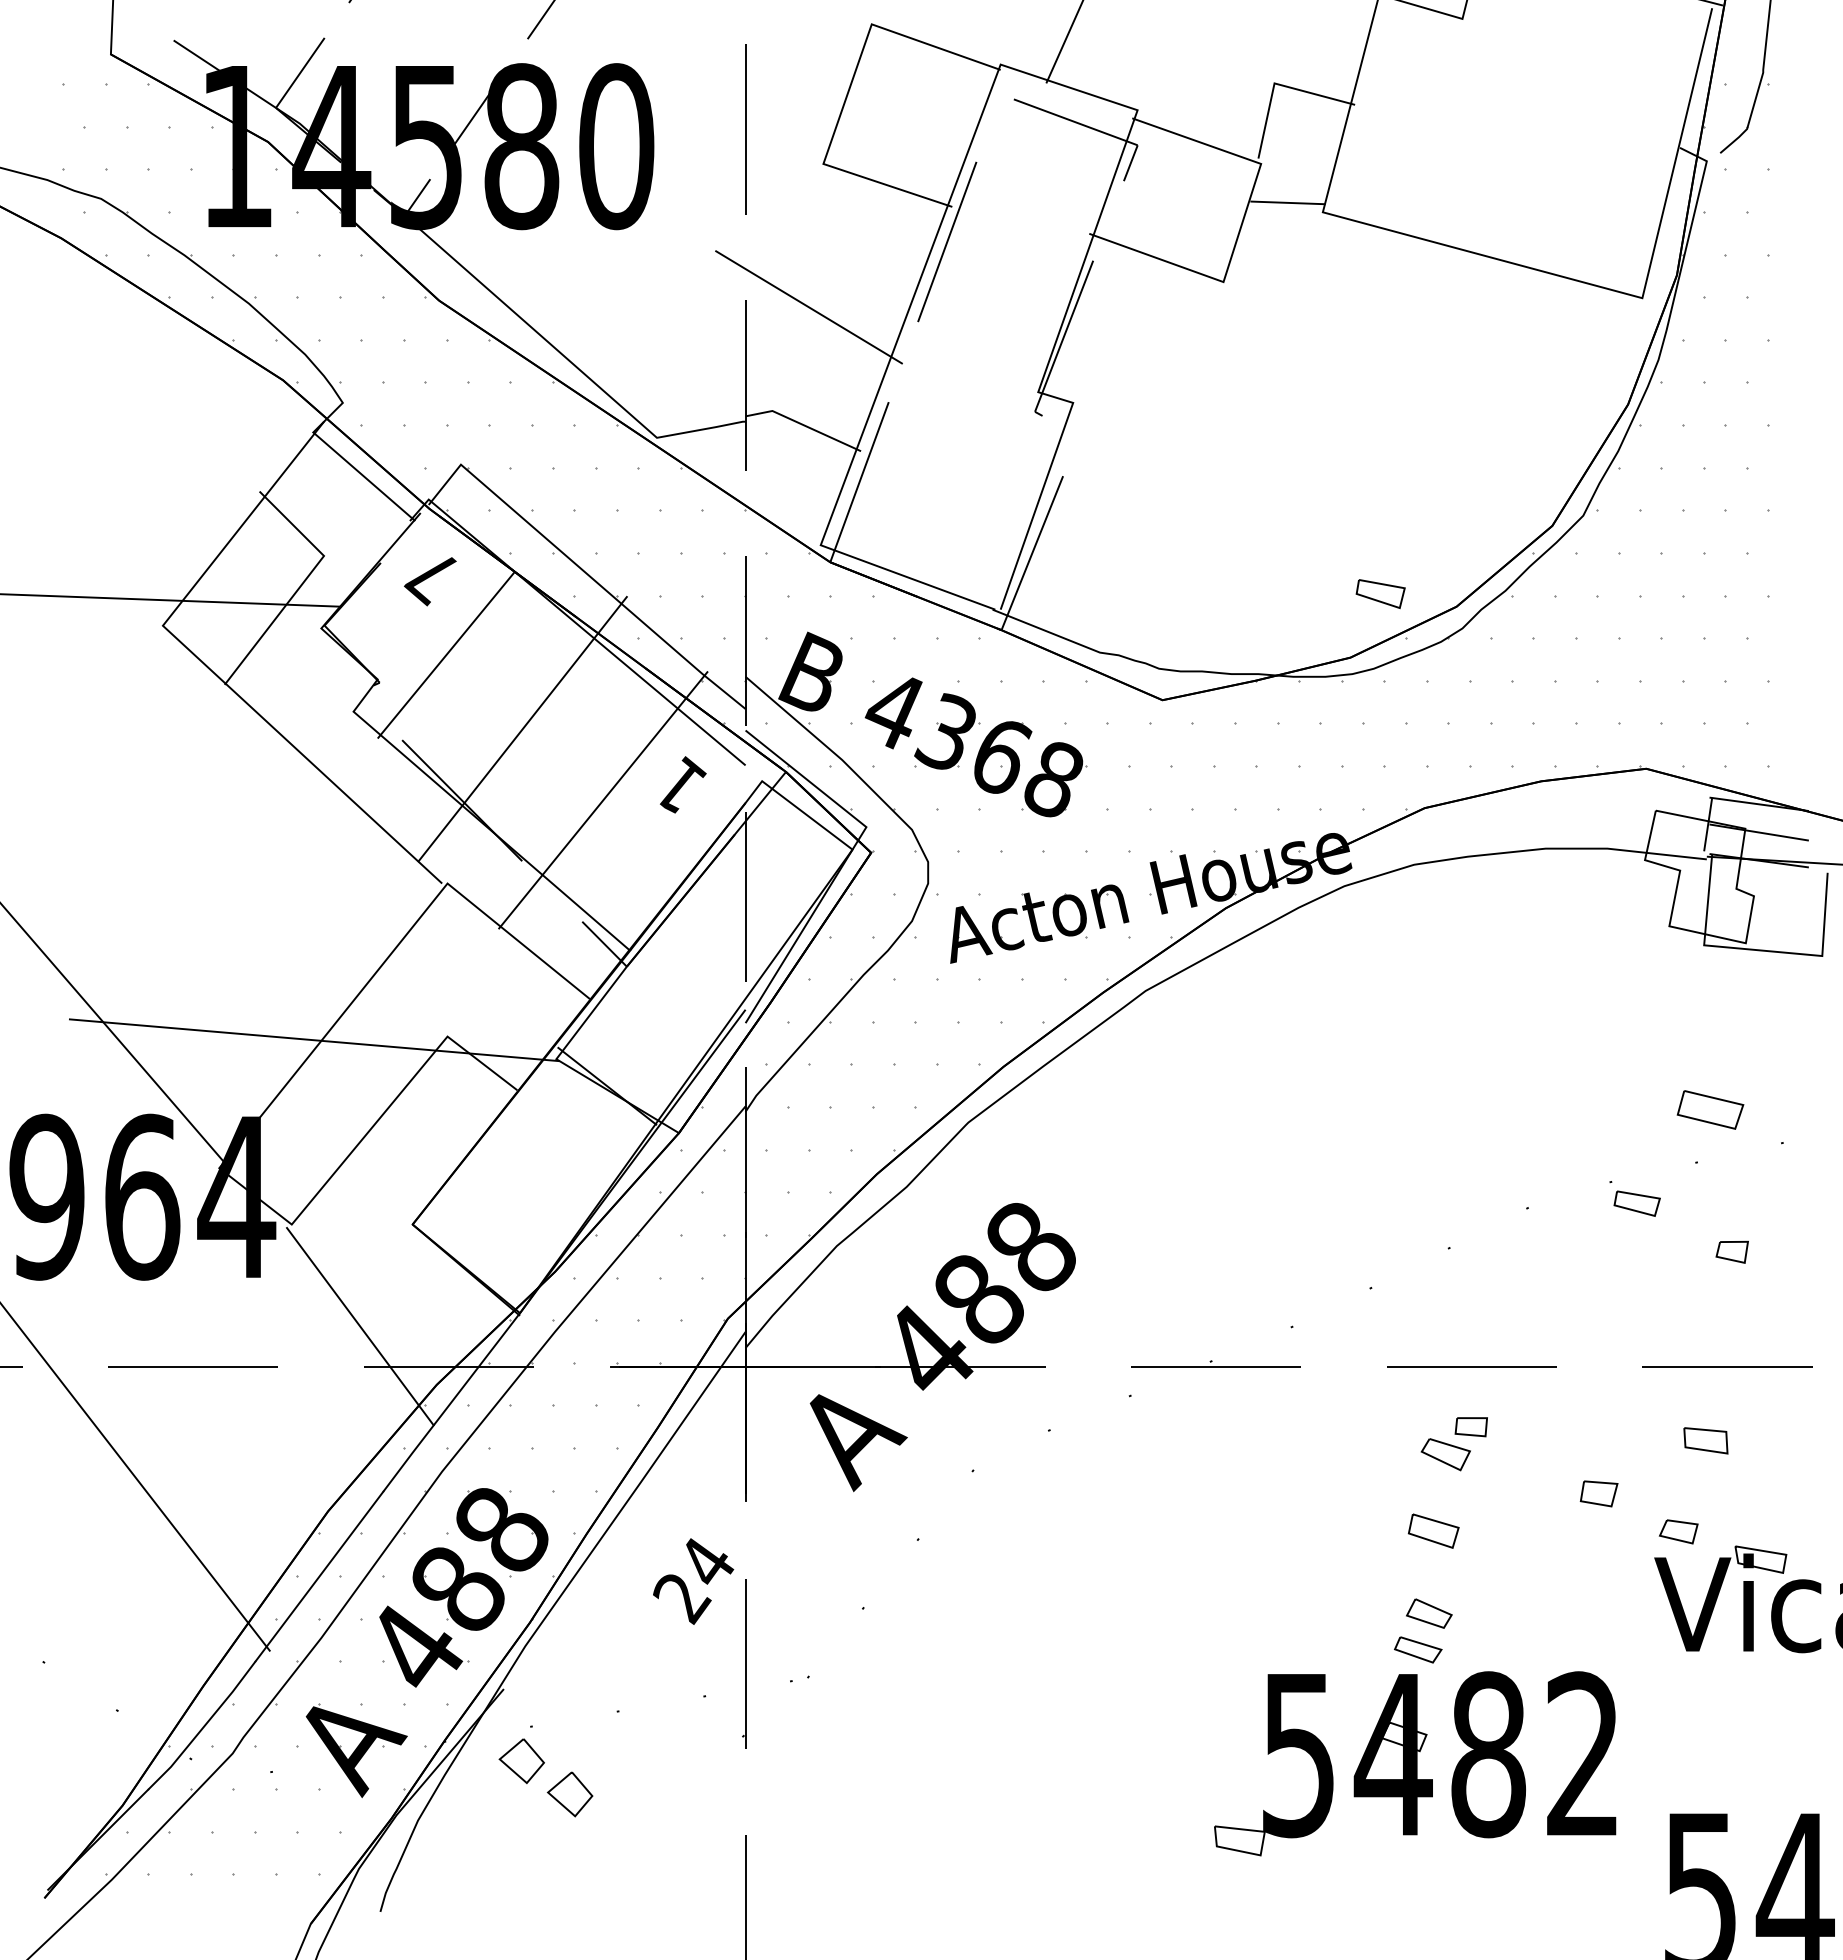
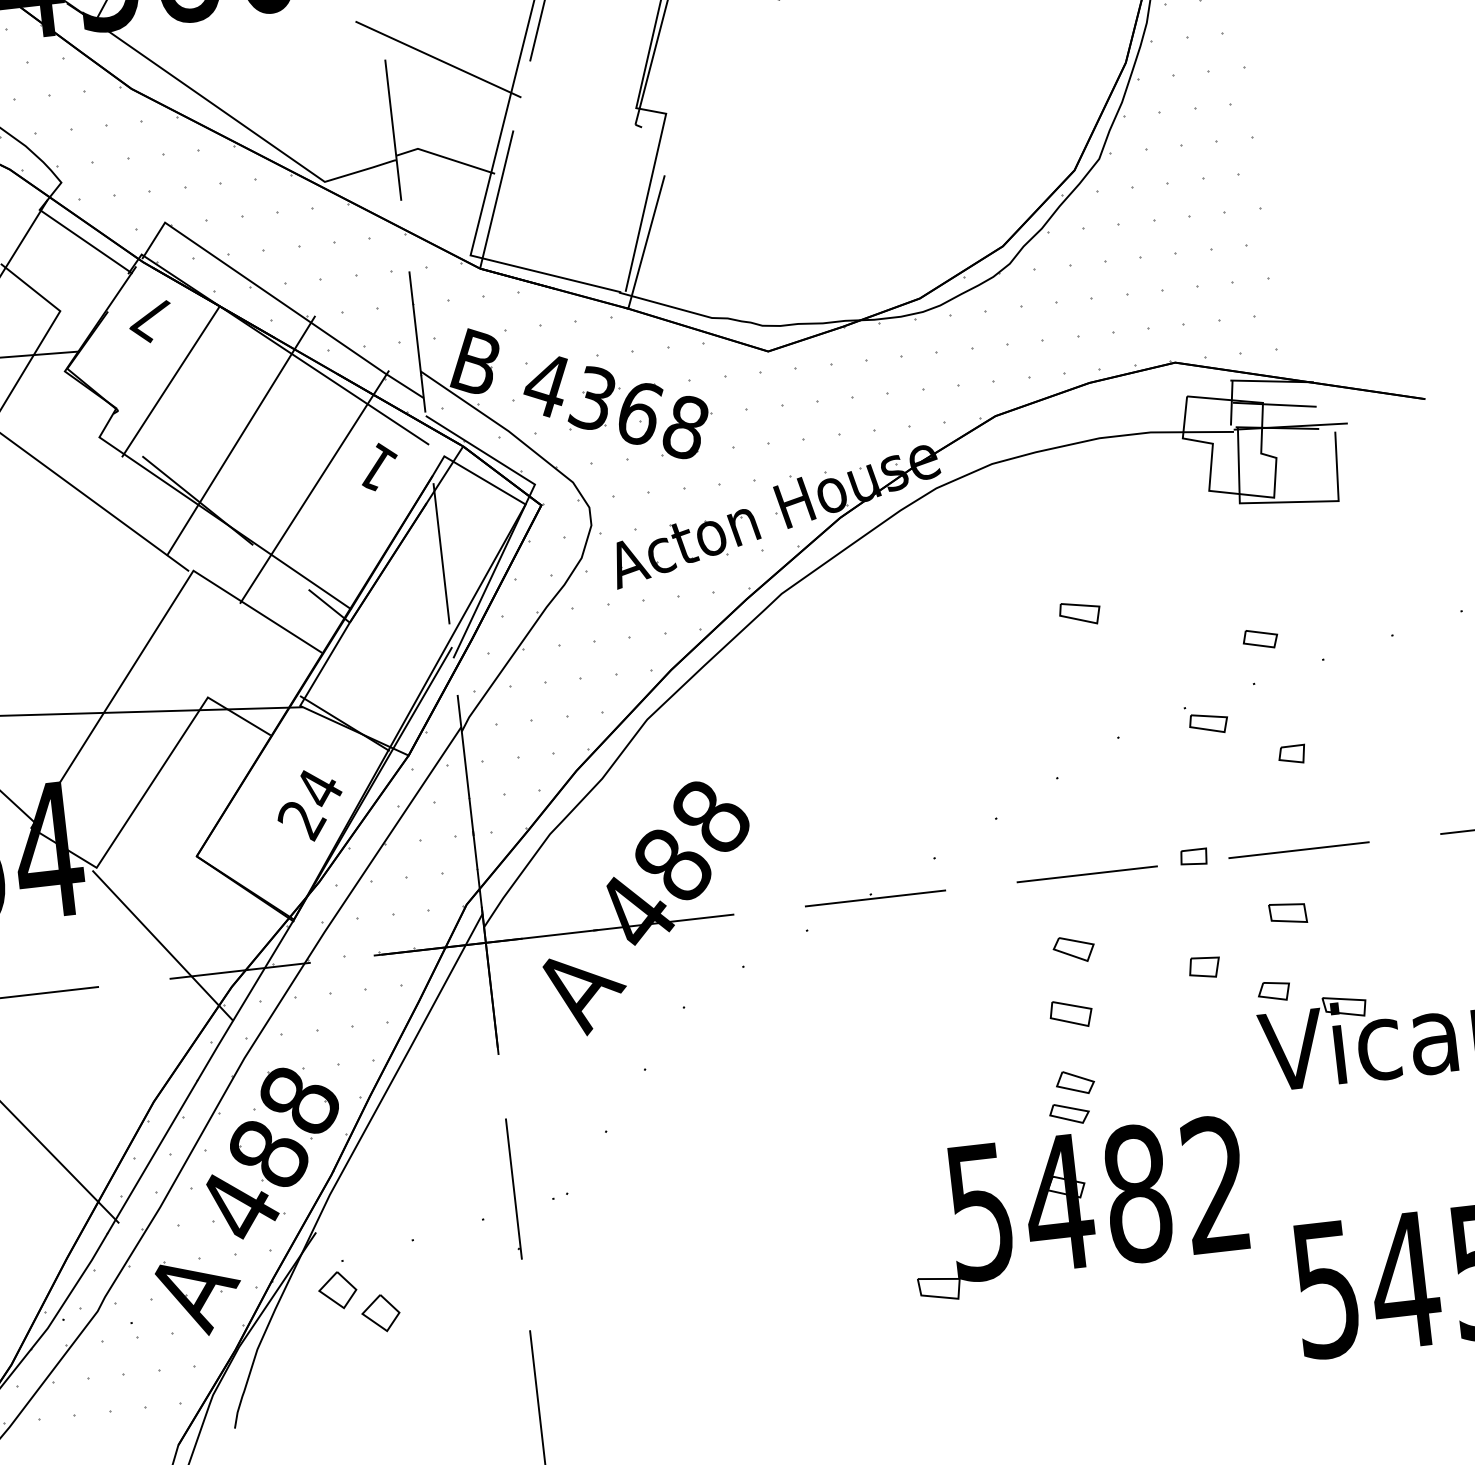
part: (1380, 594) -> (1079, 613), moved
part: (1709, 1109) -> (1259, 638), size x0.62
part: (1470, 1427) -> (1193, 857), moved
text: (693, 1581) -> (309, 805), moved

